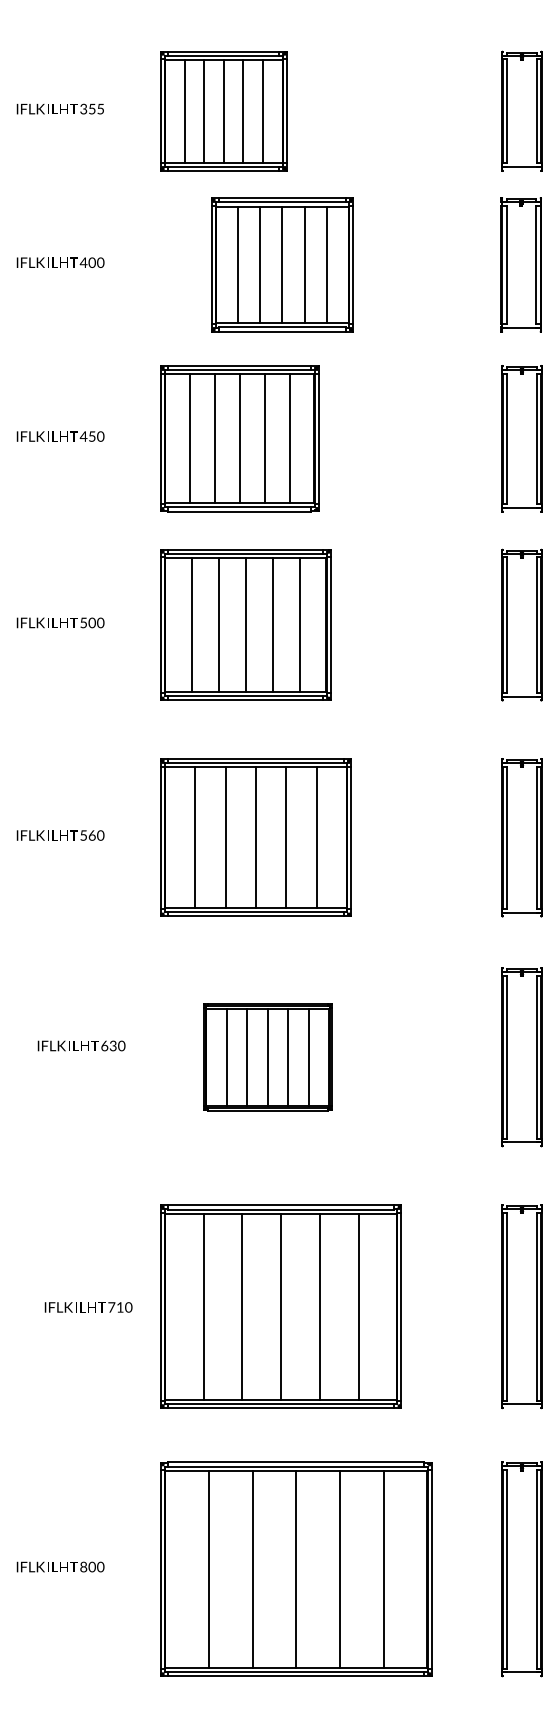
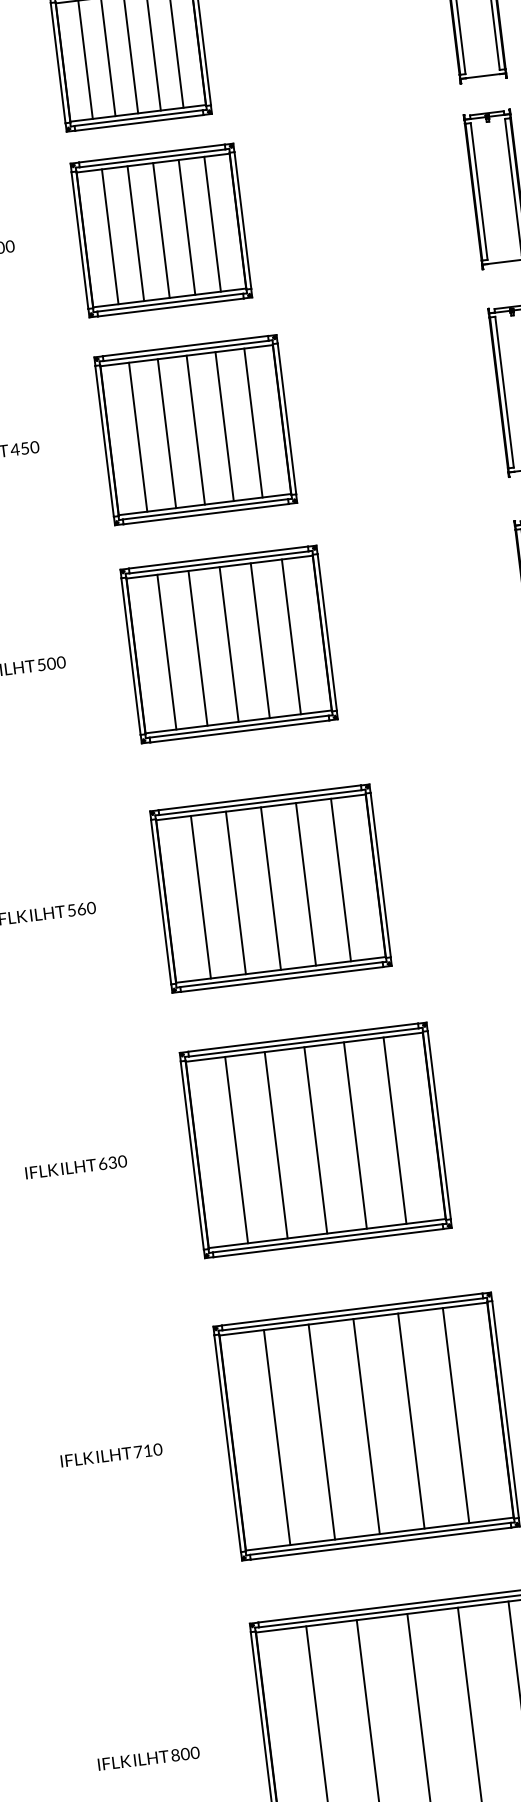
part: (282, 264) -> (161, 229), moved
text: (81, 1045) -> (75, 1166), moved
part: (267, 1056) -> (315, 1139), size x1.67
text: (88, 1307) -> (111, 1455), moved

